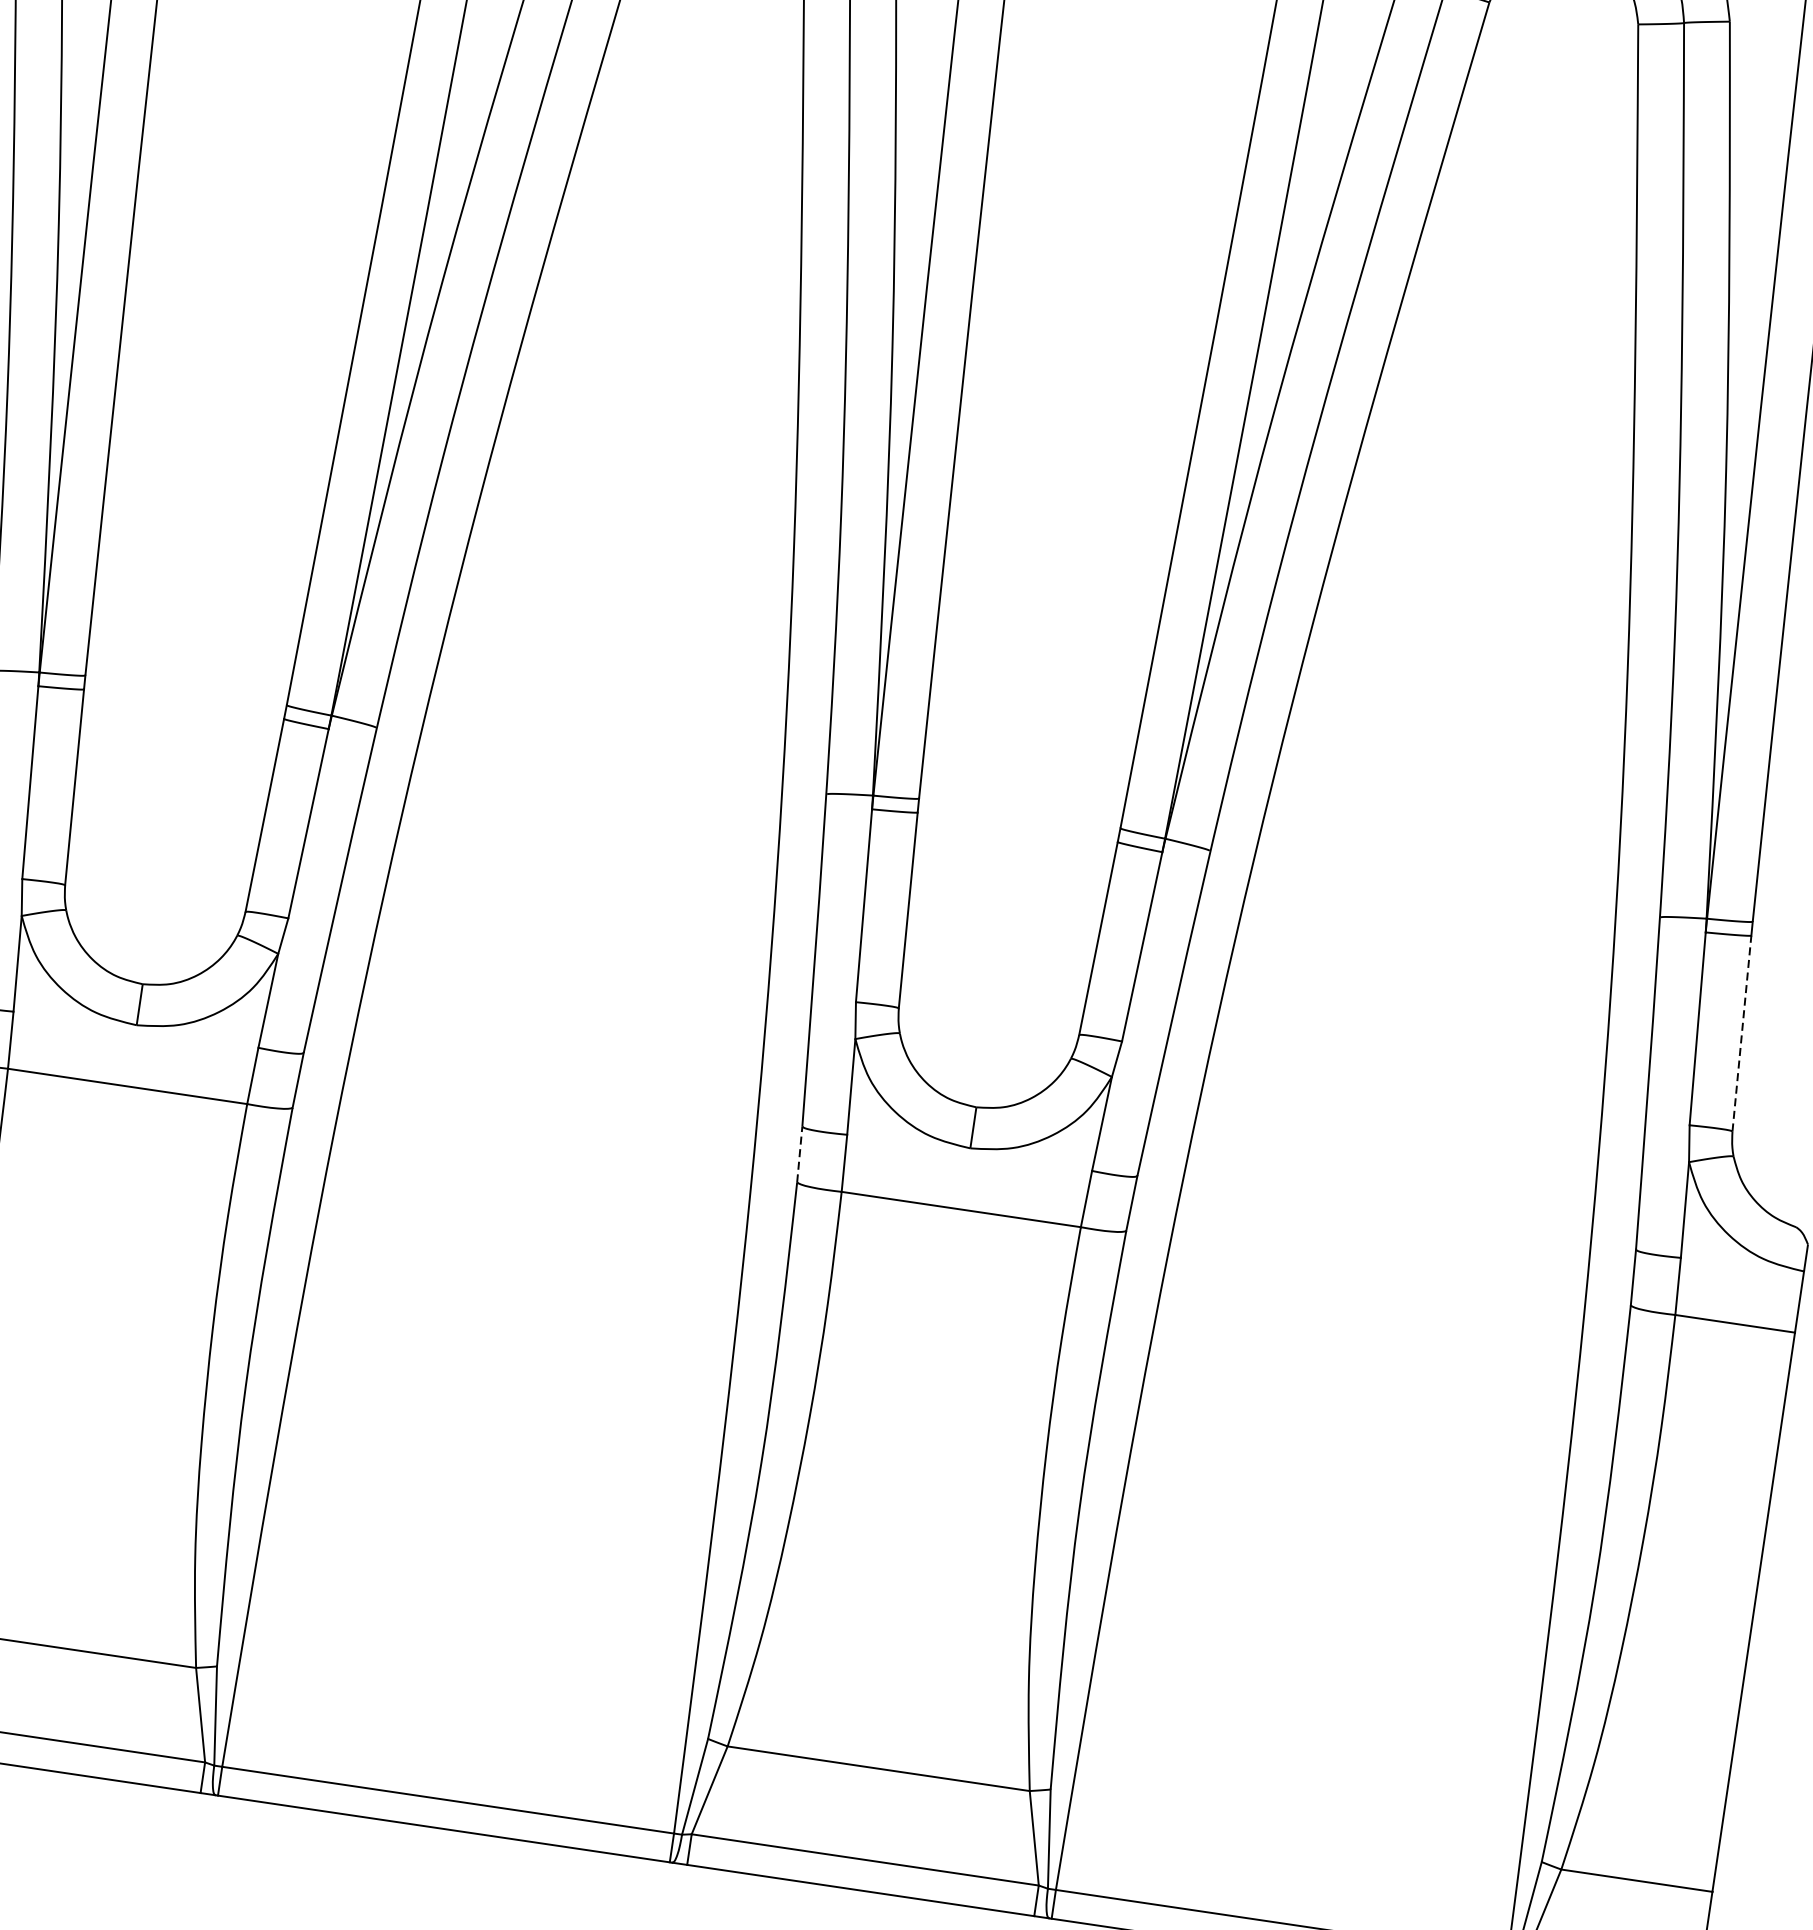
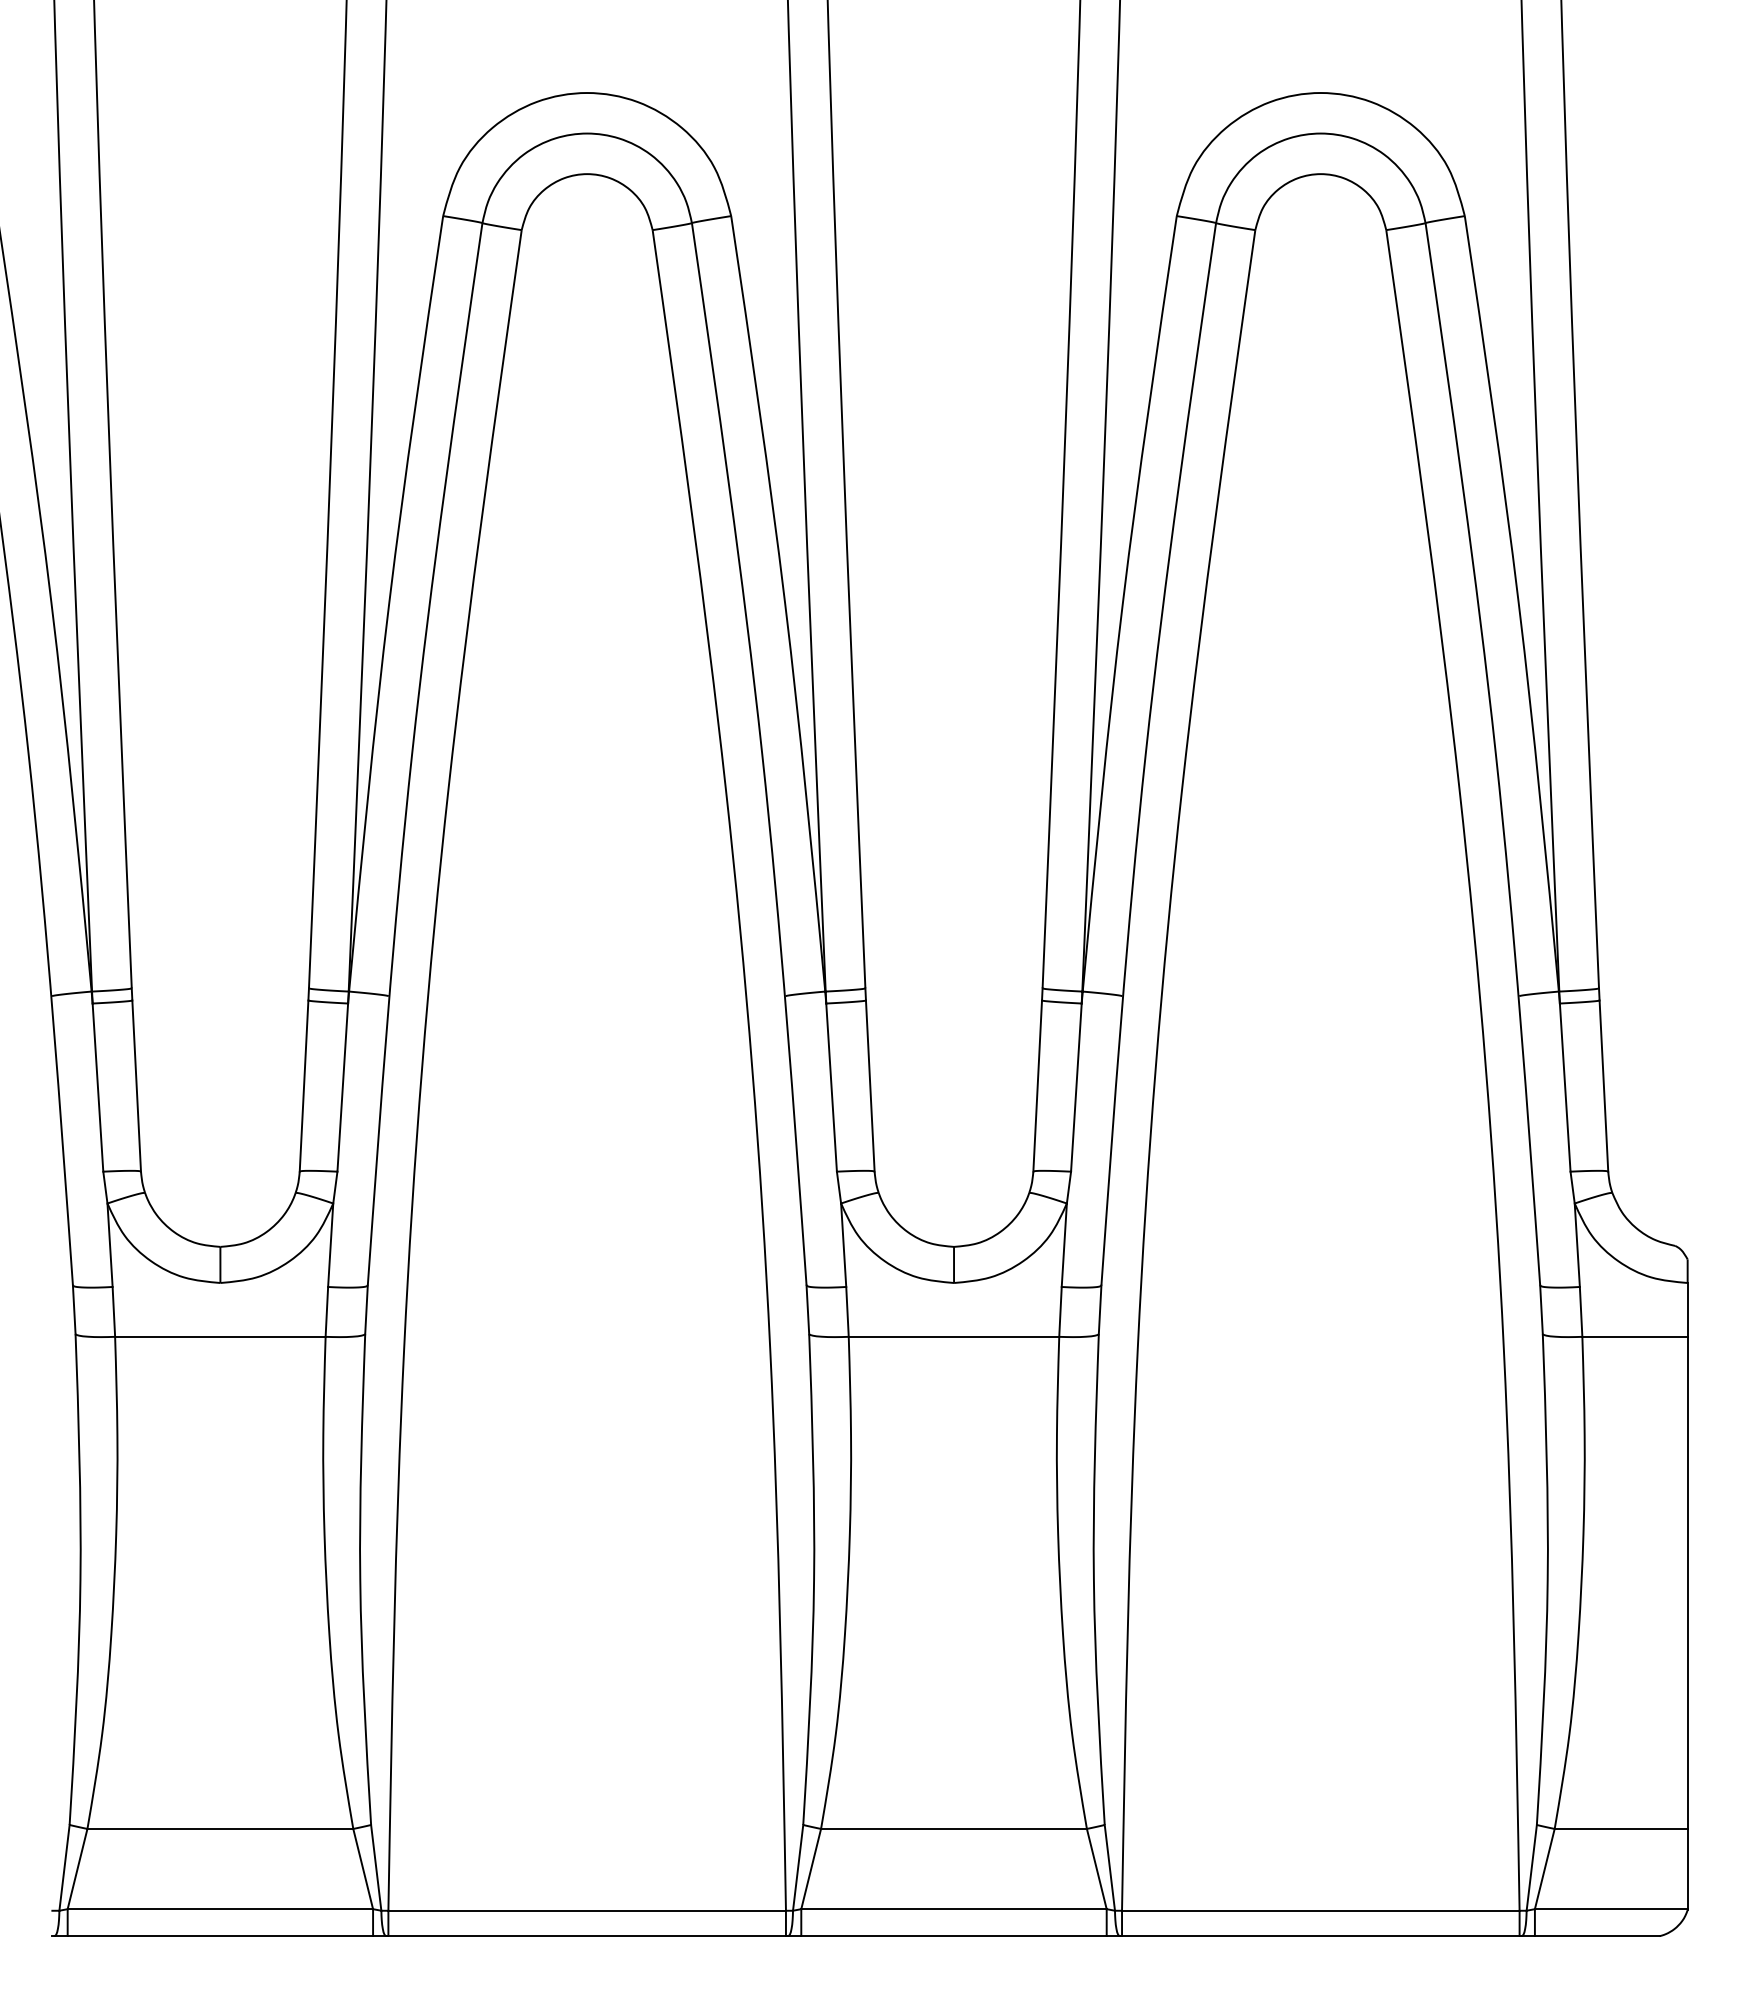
line: (1741, 1034) -> (1603, 1086), dashed -> solid
line: (799, 1153) -> (807, 1309), dashed -> solid

